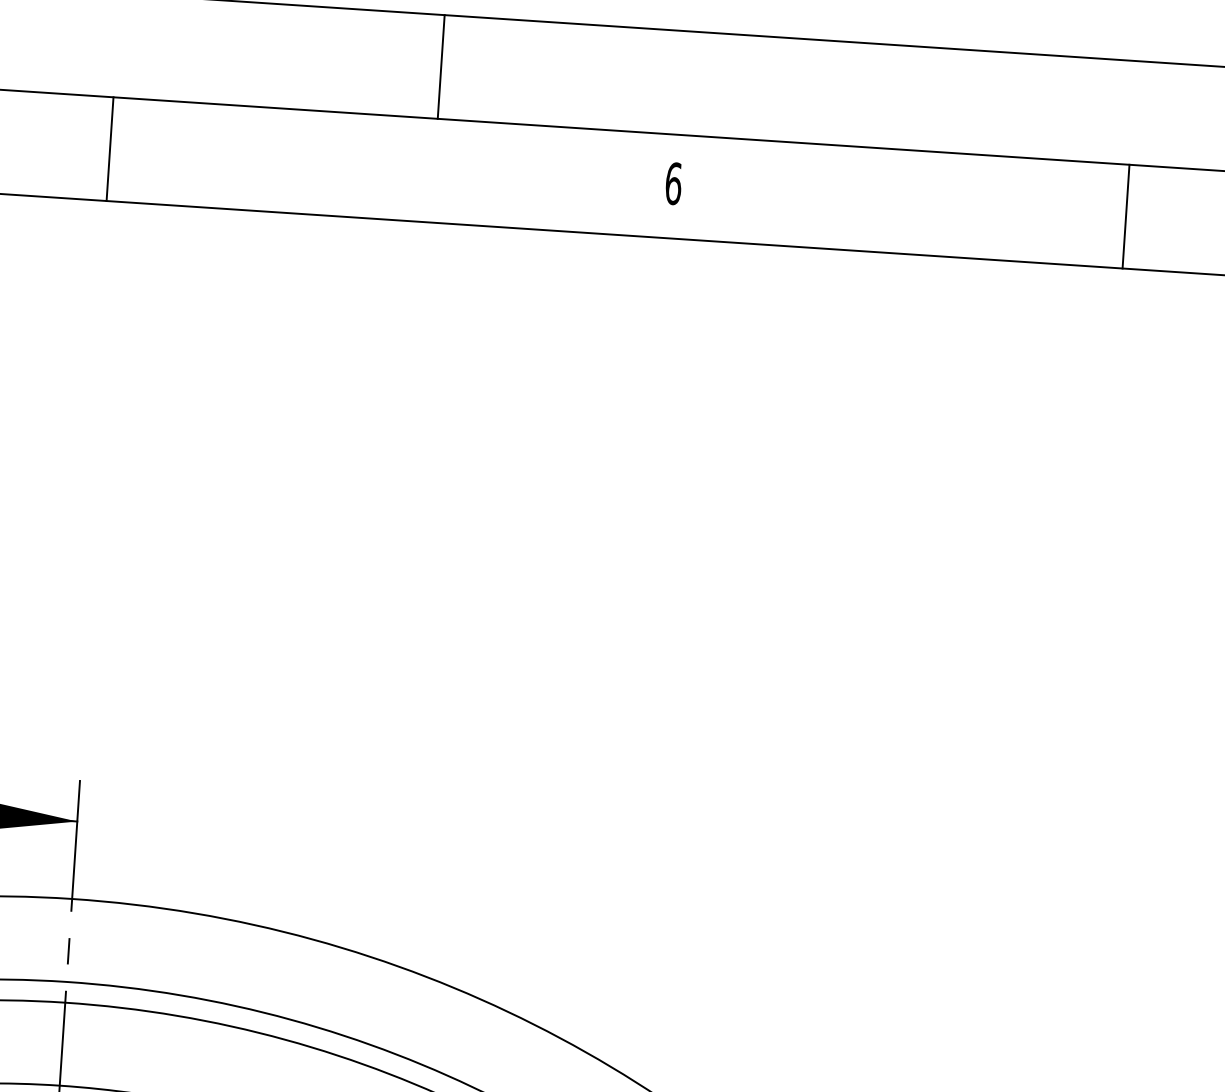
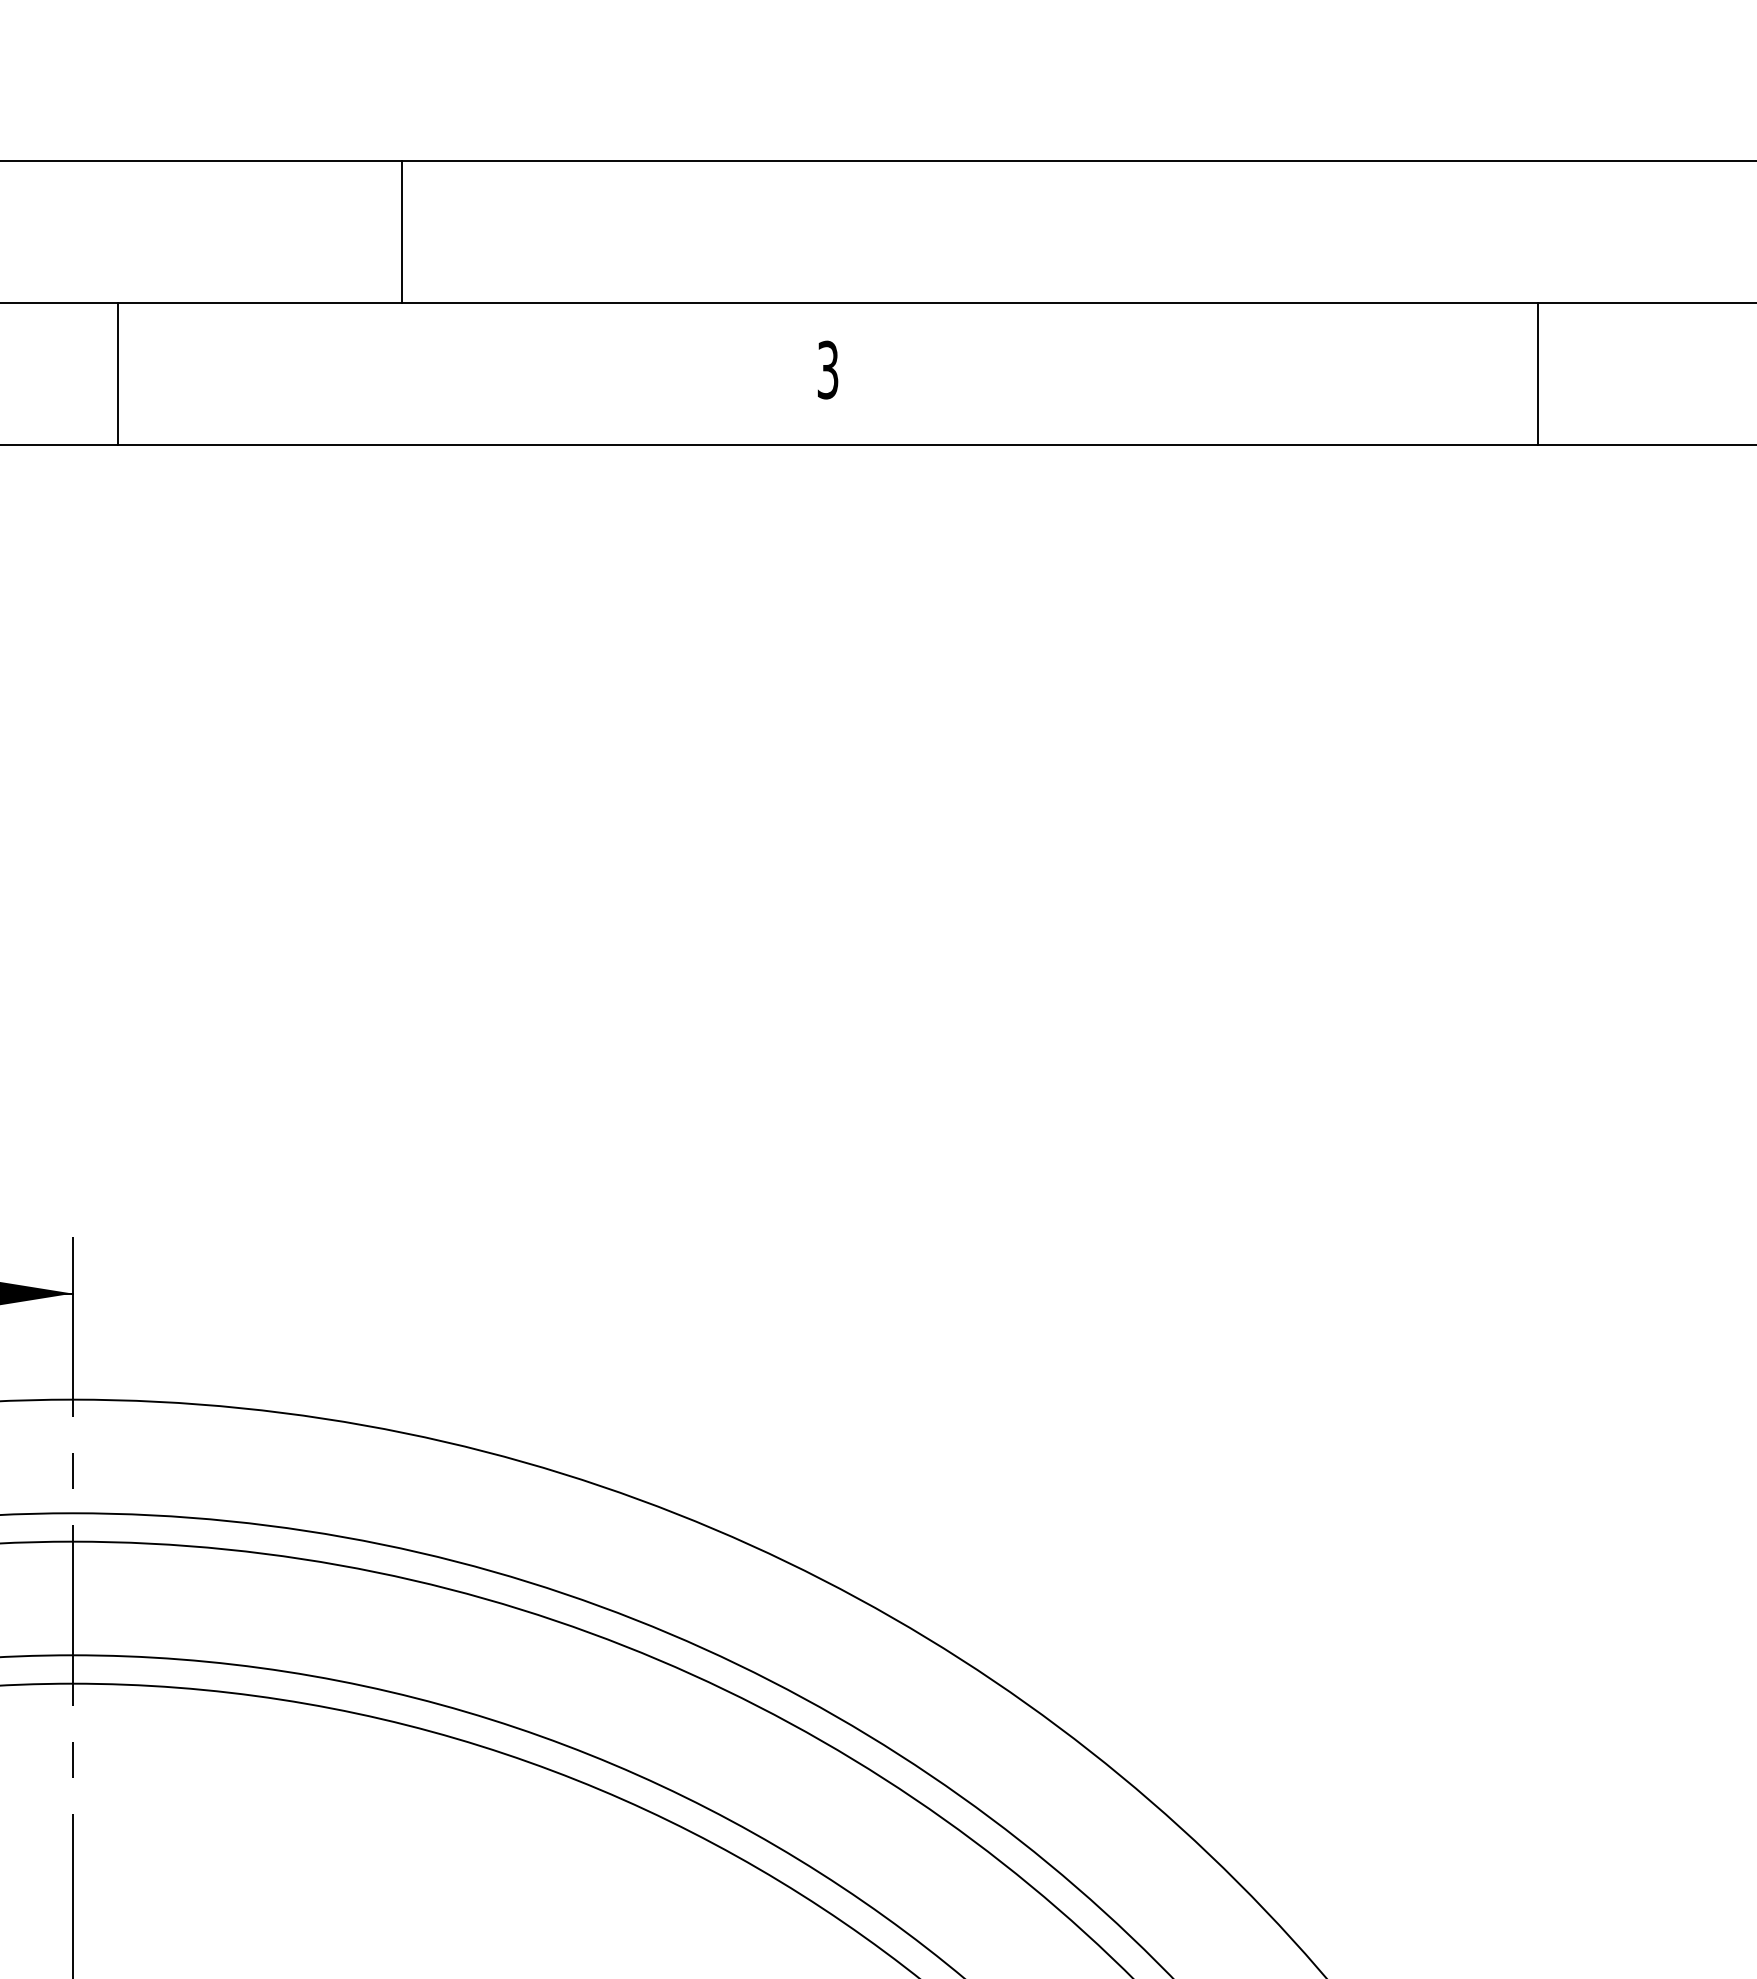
line: (441, 66) -> (401, 231), moved
line: (109, 149) -> (117, 374), moved
text: (673, 183) -> (827, 369), 6 -> 3
line: (1125, 216) -> (1537, 374), moved

